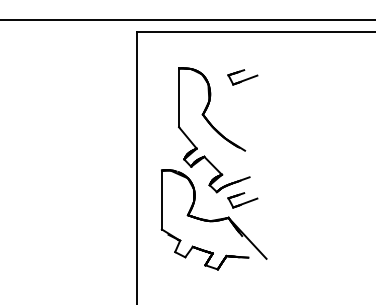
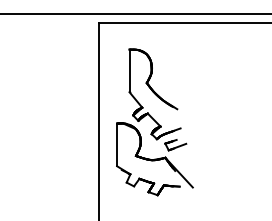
part: (242, 77) -> (175, 56), removed

